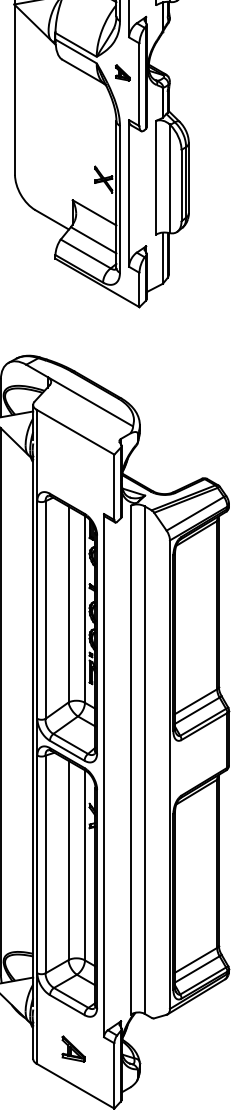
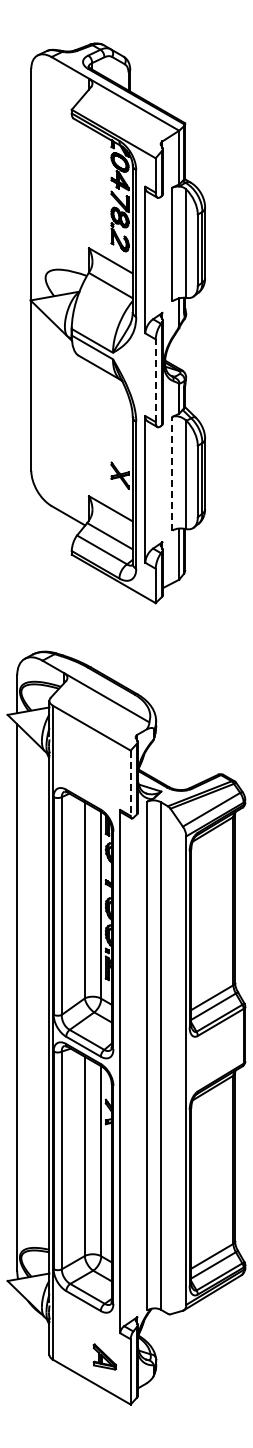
part: (123, 72) -> (139, 368), removed
line: (139, 84) -> (155, 380), solid -> dashed
line: (156, 177) -> (172, 473), solid -> dashed
line: (114, 487) -> (130, 783), solid -> dashed
part: (73, 1048) -> (104, 1356), moved

